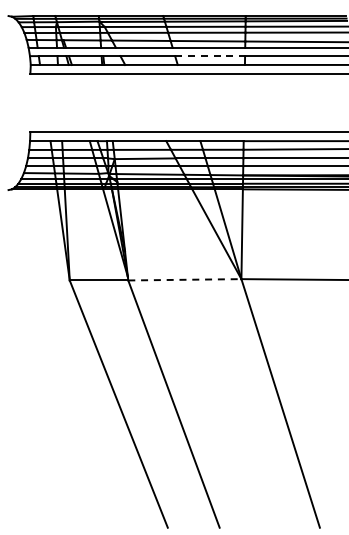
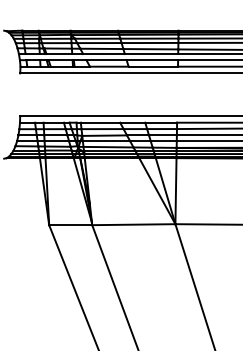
line: (210, 56) -> (152, 60), dashed -> solid
line: (184, 279) -> (133, 224), dashed -> solid

